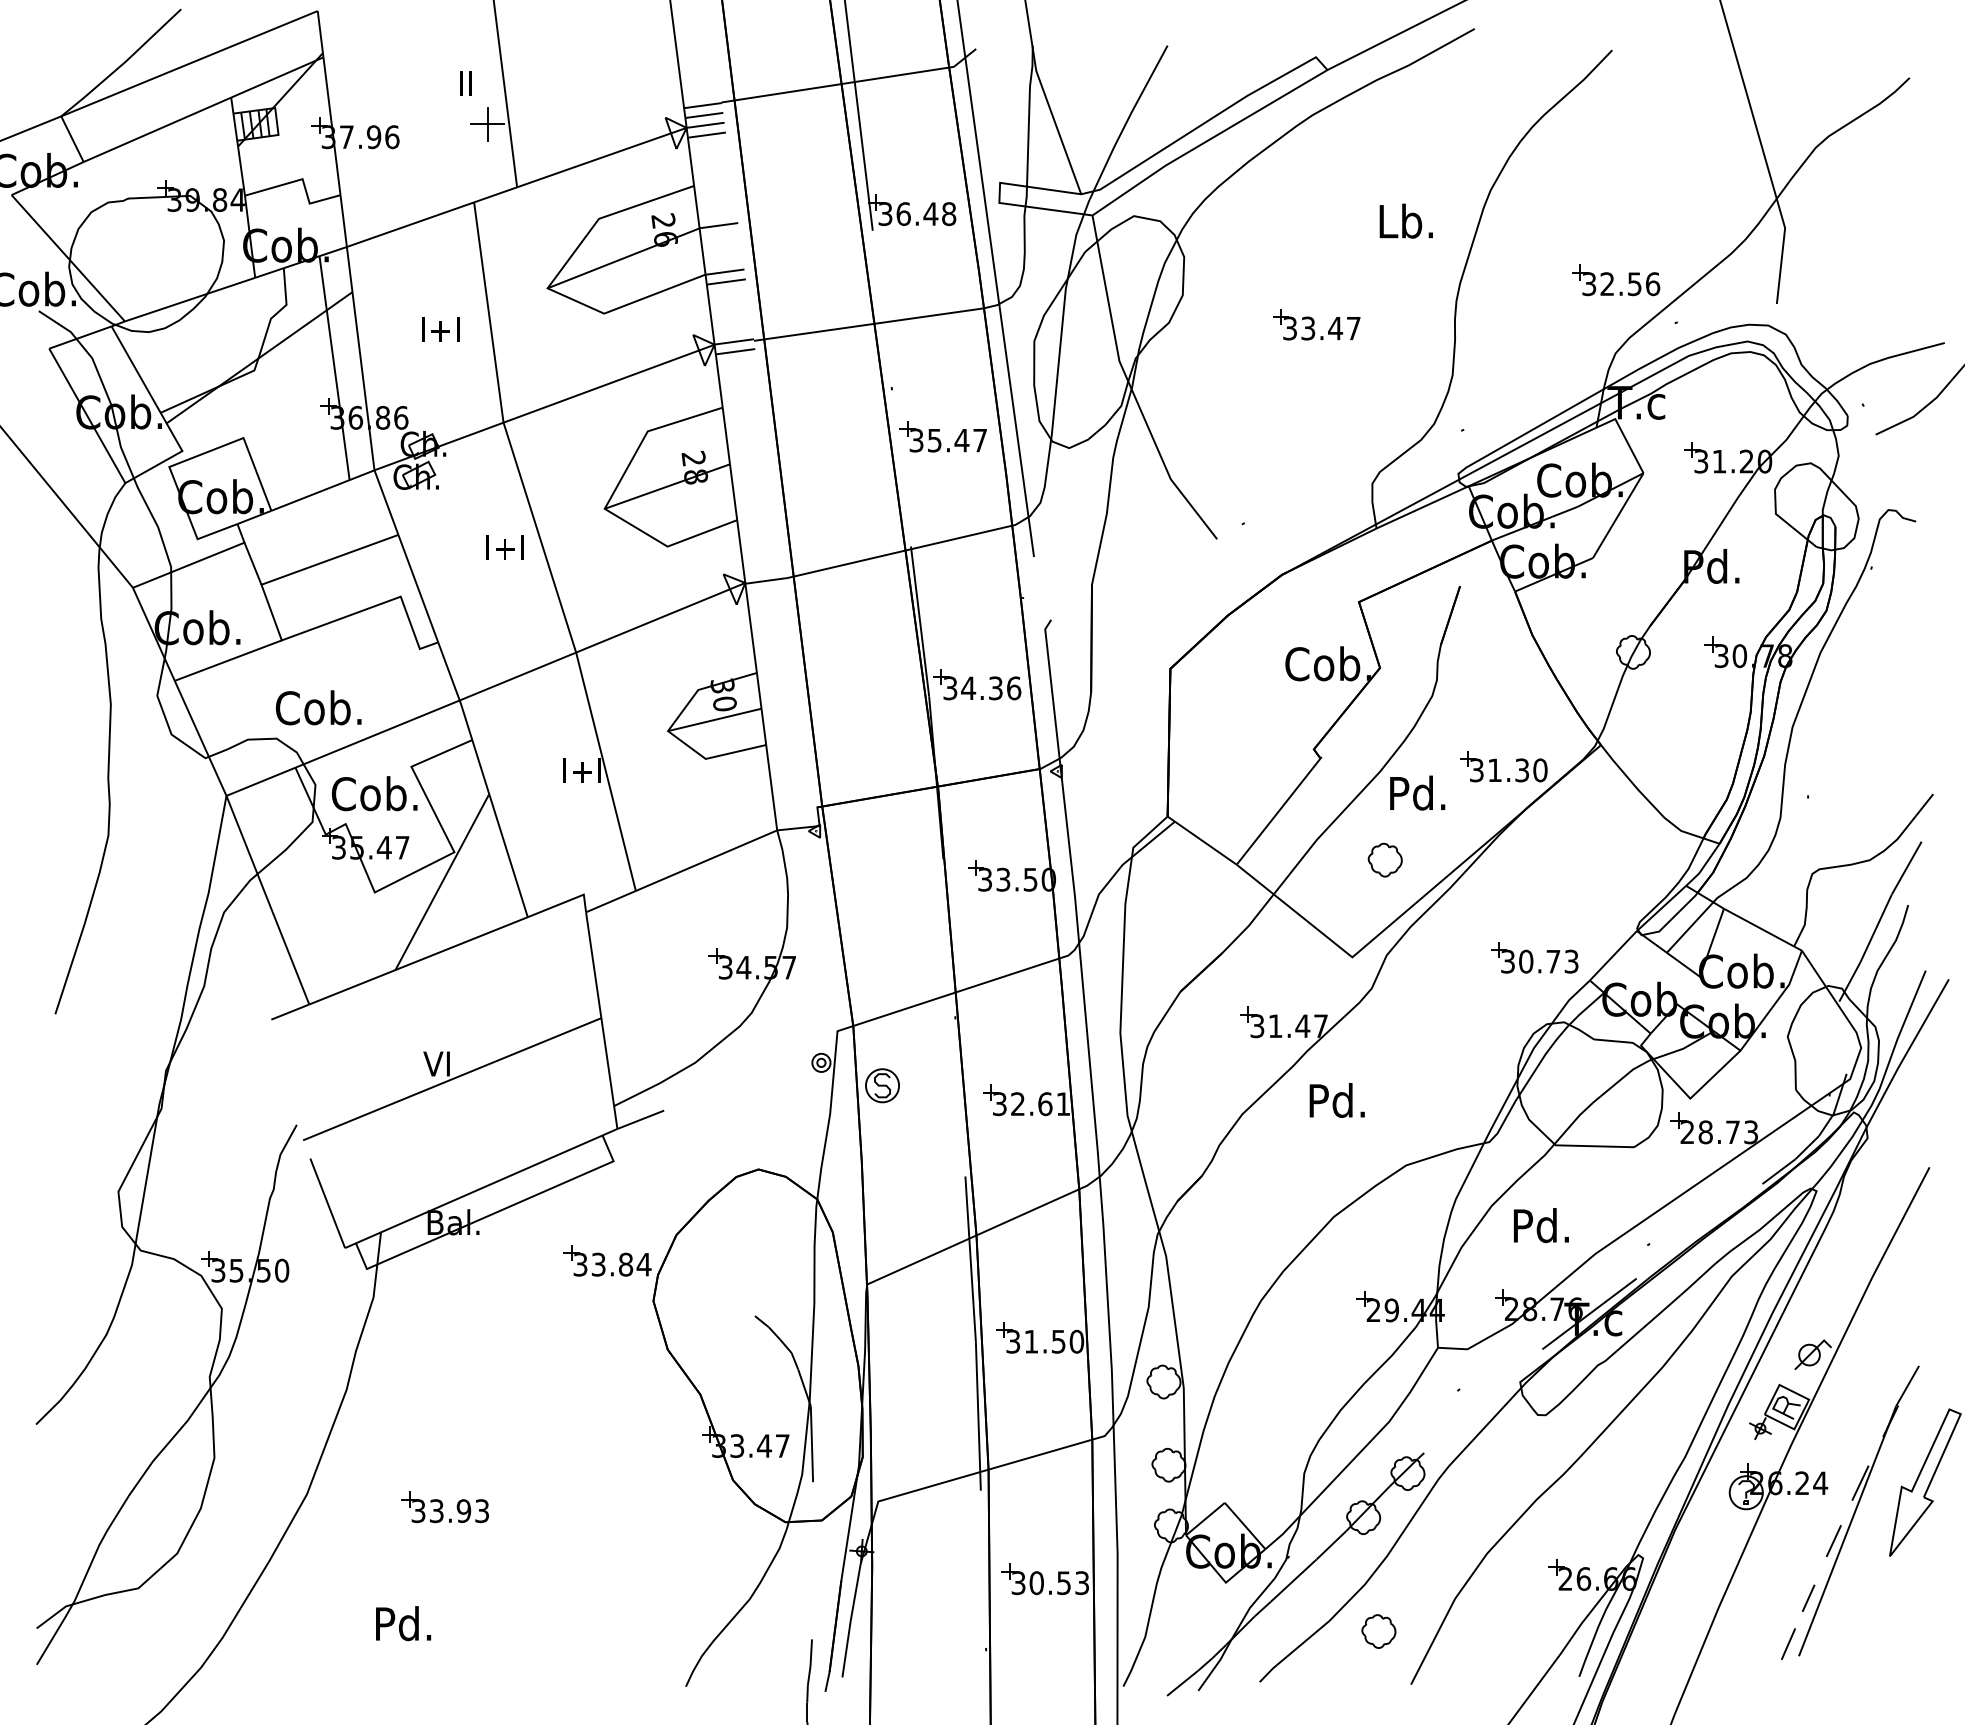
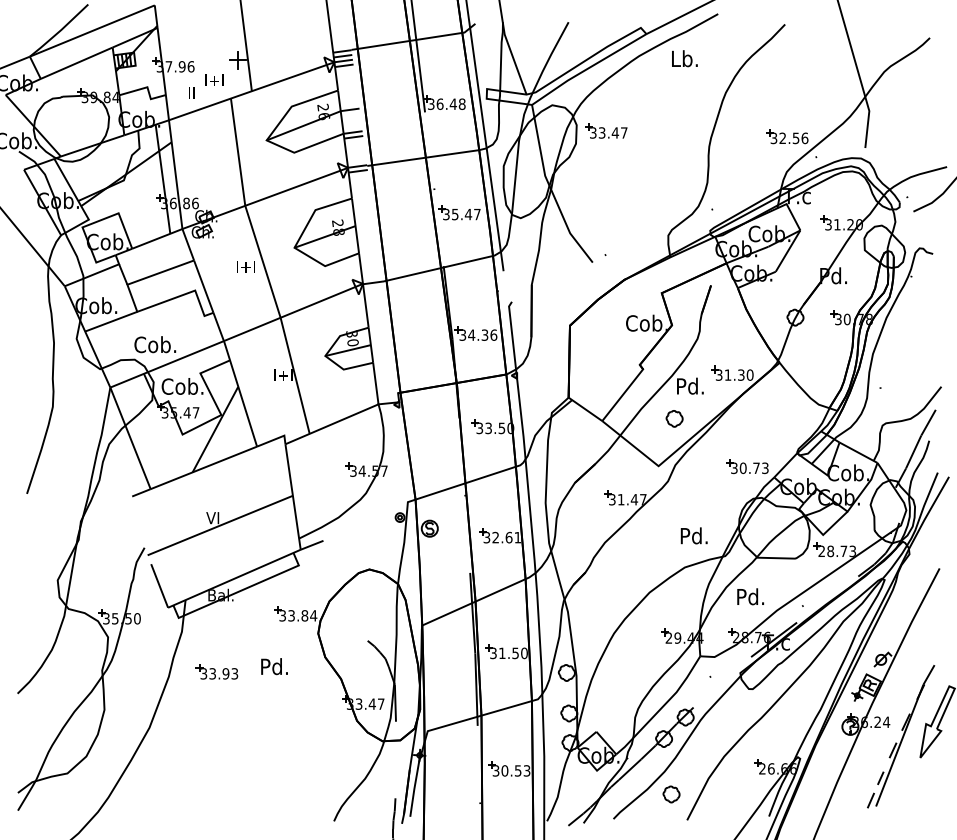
text: (464, 83) -> (191, 92), moved
text: (1405, 220) -> (684, 58), moved
part: (1317, 323) -> (606, 130), moved
text: (440, 327) -> (214, 79), moved
text: (1335, 1099) -> (693, 535), moved
part: (444, 1506) -> (216, 671), moved
text: (403, 1623) -> (274, 666), moved

